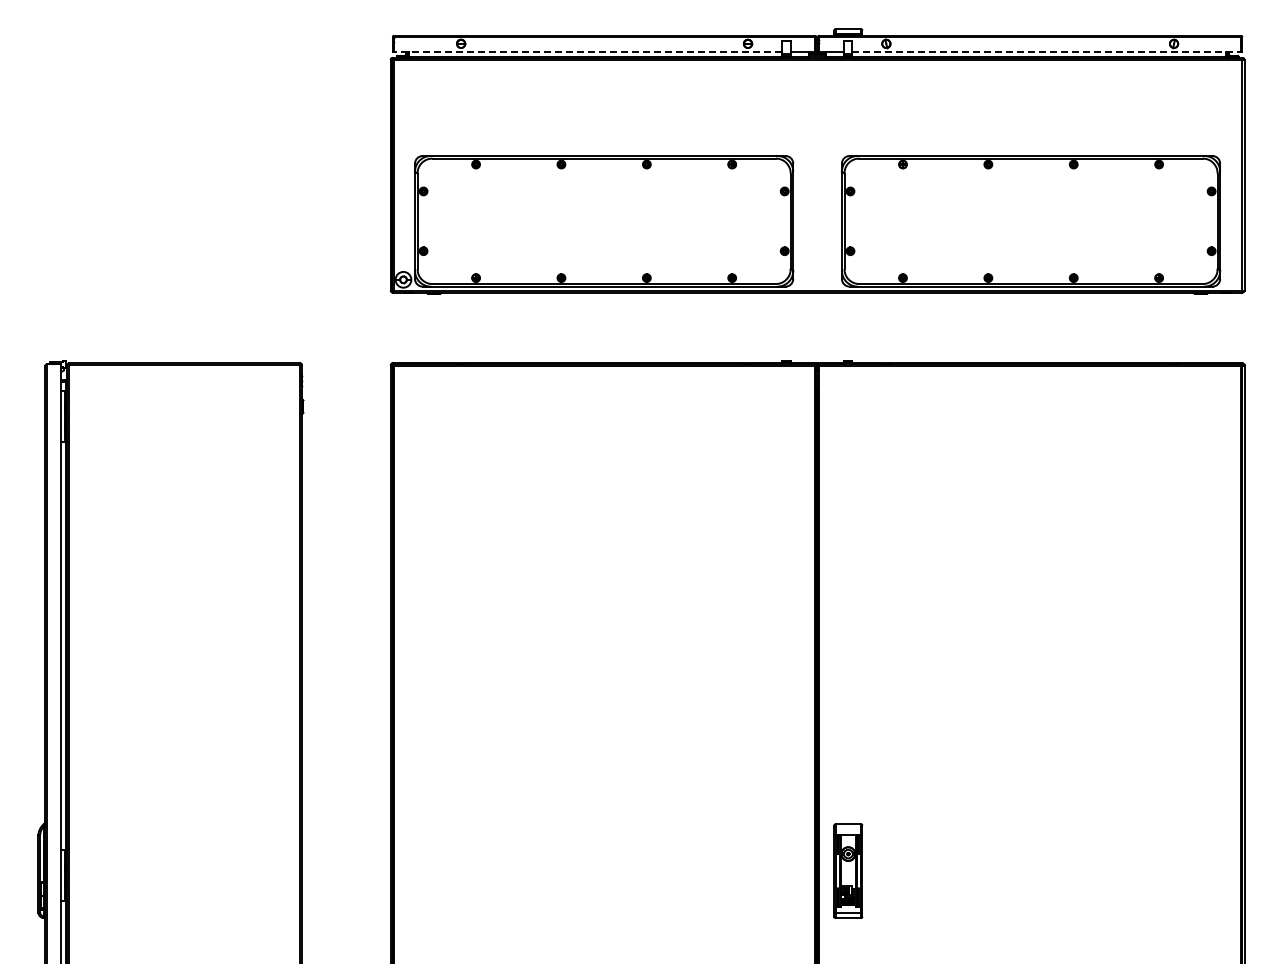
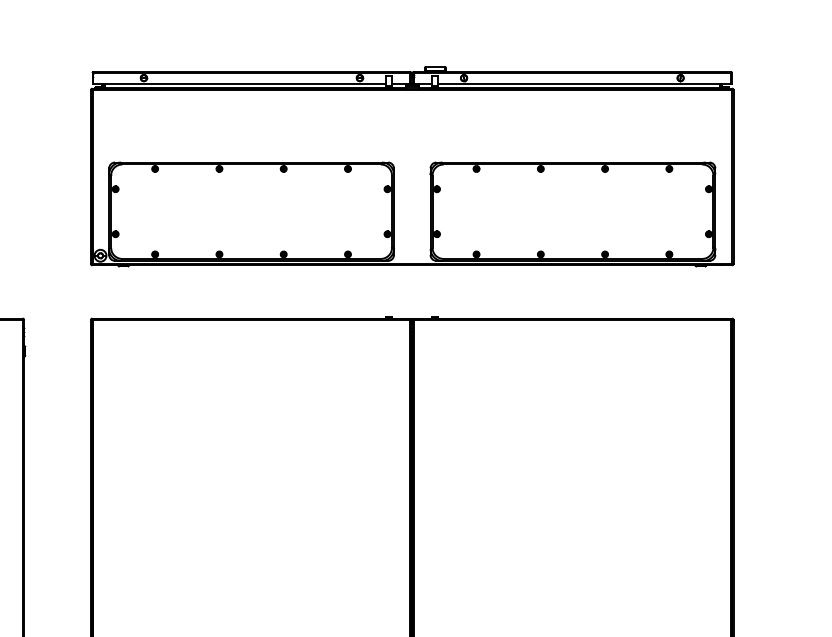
line: (587, 51) -> (239, 83), dashed -> solid
line: (1047, 51) -> (585, 83), dashed -> solid

